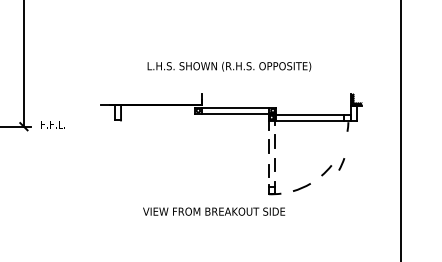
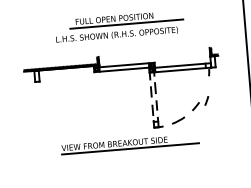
part: (243, 46) -> (126, 19), added
hatch: (151, 99) -> (61, 64), added
line: (234, 219) -> (130, 148), added

